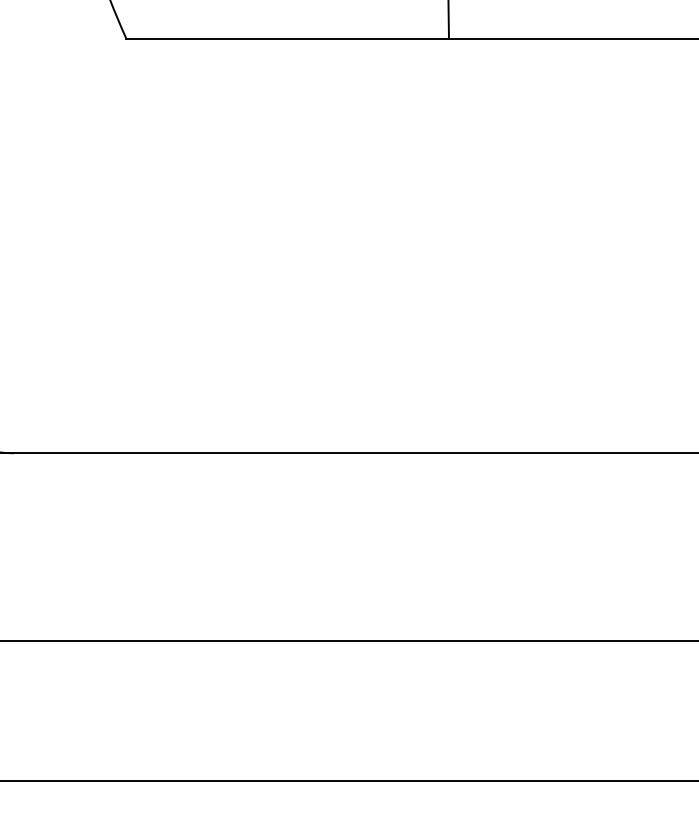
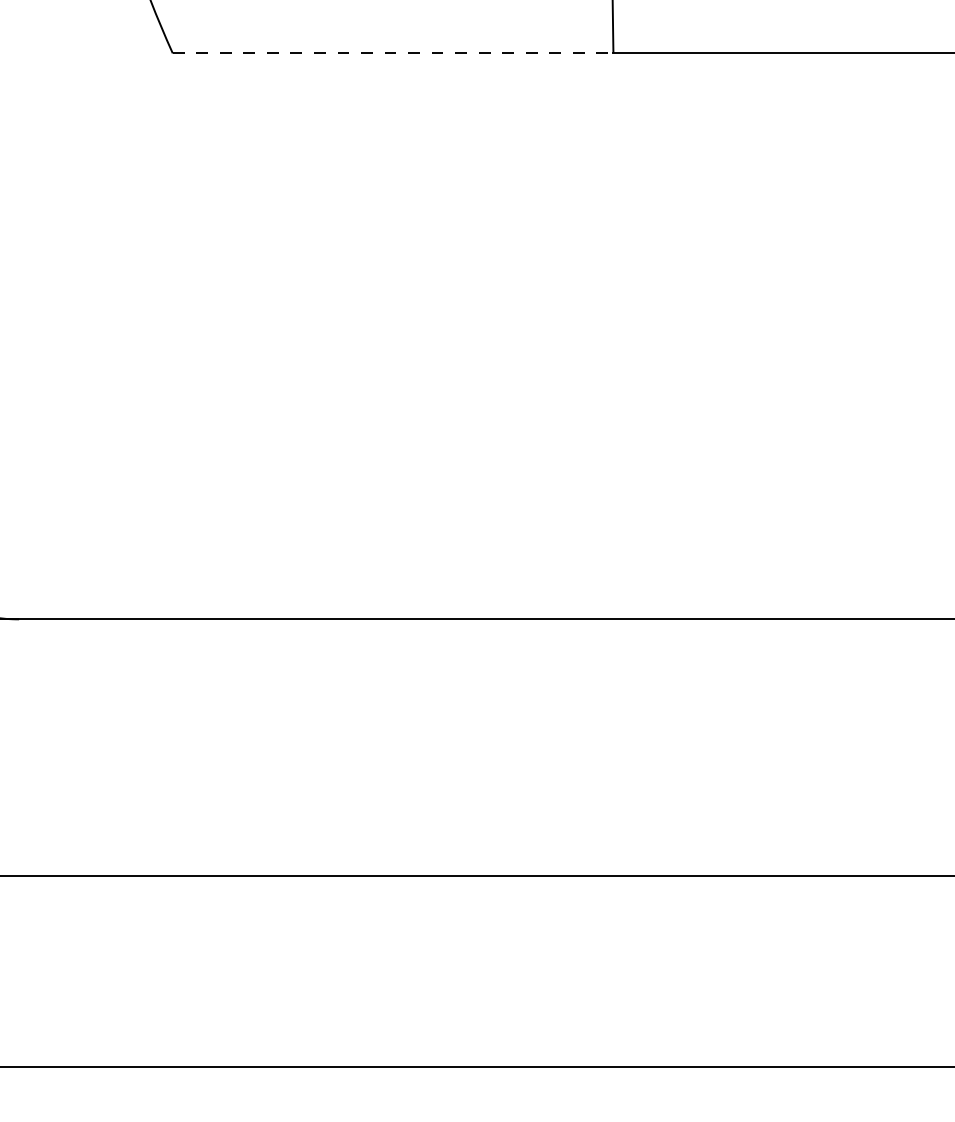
line: (288, 38) -> (394, 52), solid -> dashed

